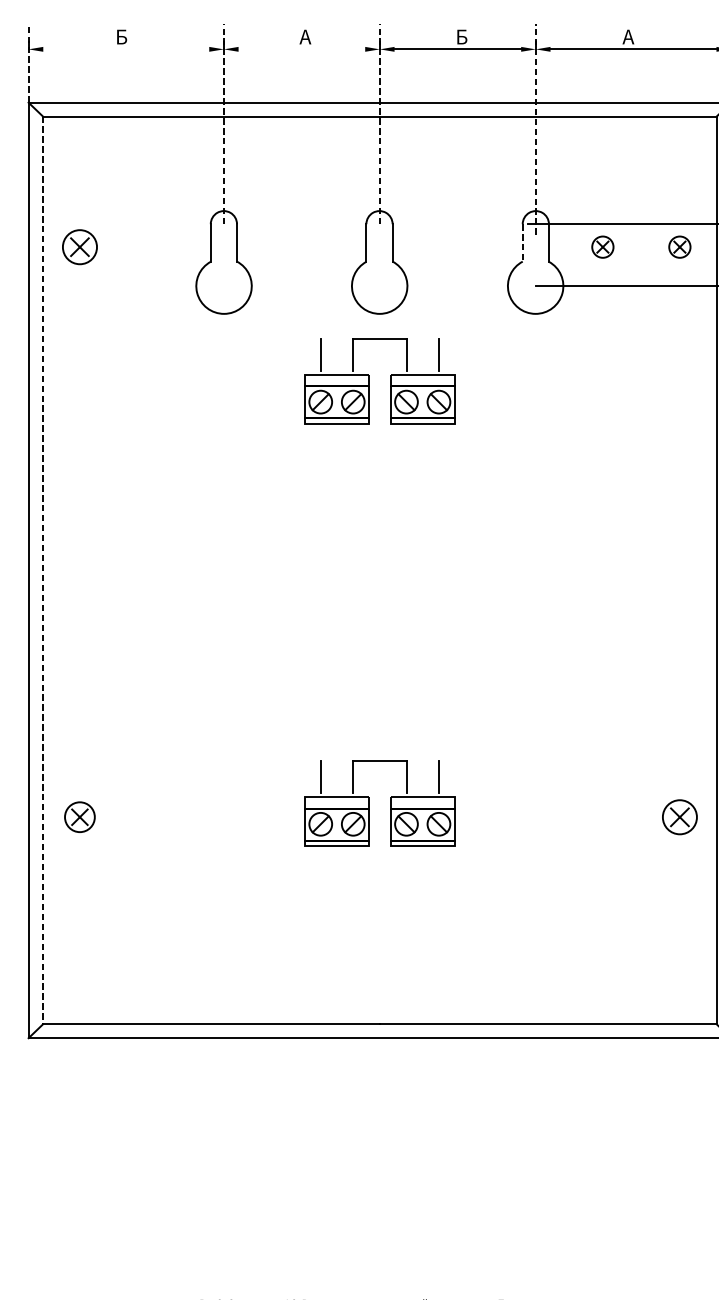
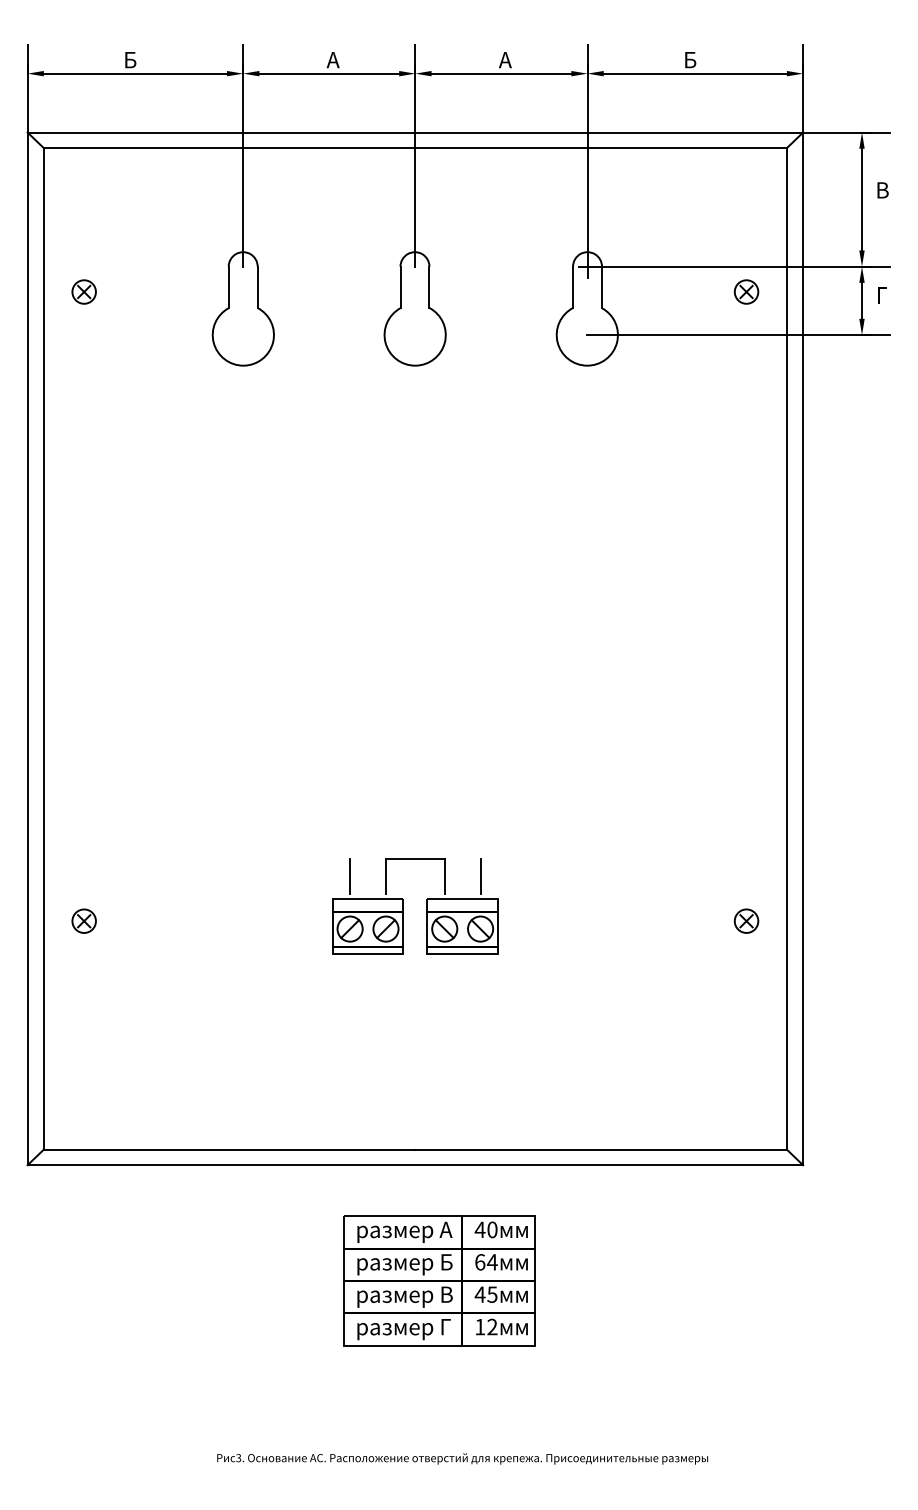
text: (461, 37) -> (505, 60), Б -> А
text: (628, 37) -> (689, 60), А -> Б
line: (126, 49) -> (135, 73), added
line: (302, 49) -> (329, 73), added
line: (28, 62) -> (27, 88), dashed -> solid
line: (224, 123) -> (243, 155), dashed -> solid
line: (379, 123) -> (415, 155), dashed -> solid
line: (535, 128) -> (587, 161), dashed -> solid
line: (523, 243) -> (573, 287), dashed -> solid
part: (79, 246) -> (83, 291), size x0.62
part: (602, 246) -> (661, 291), removed
part: (389, 381) -> (426, 440), removed
line: (42, 571) -> (43, 649), dashed -> solid
part: (79, 816) -> (83, 920), size x0.71
part: (679, 816) -> (746, 920), size x0.62
part: (401, 1142) -> (439, 1280), added

